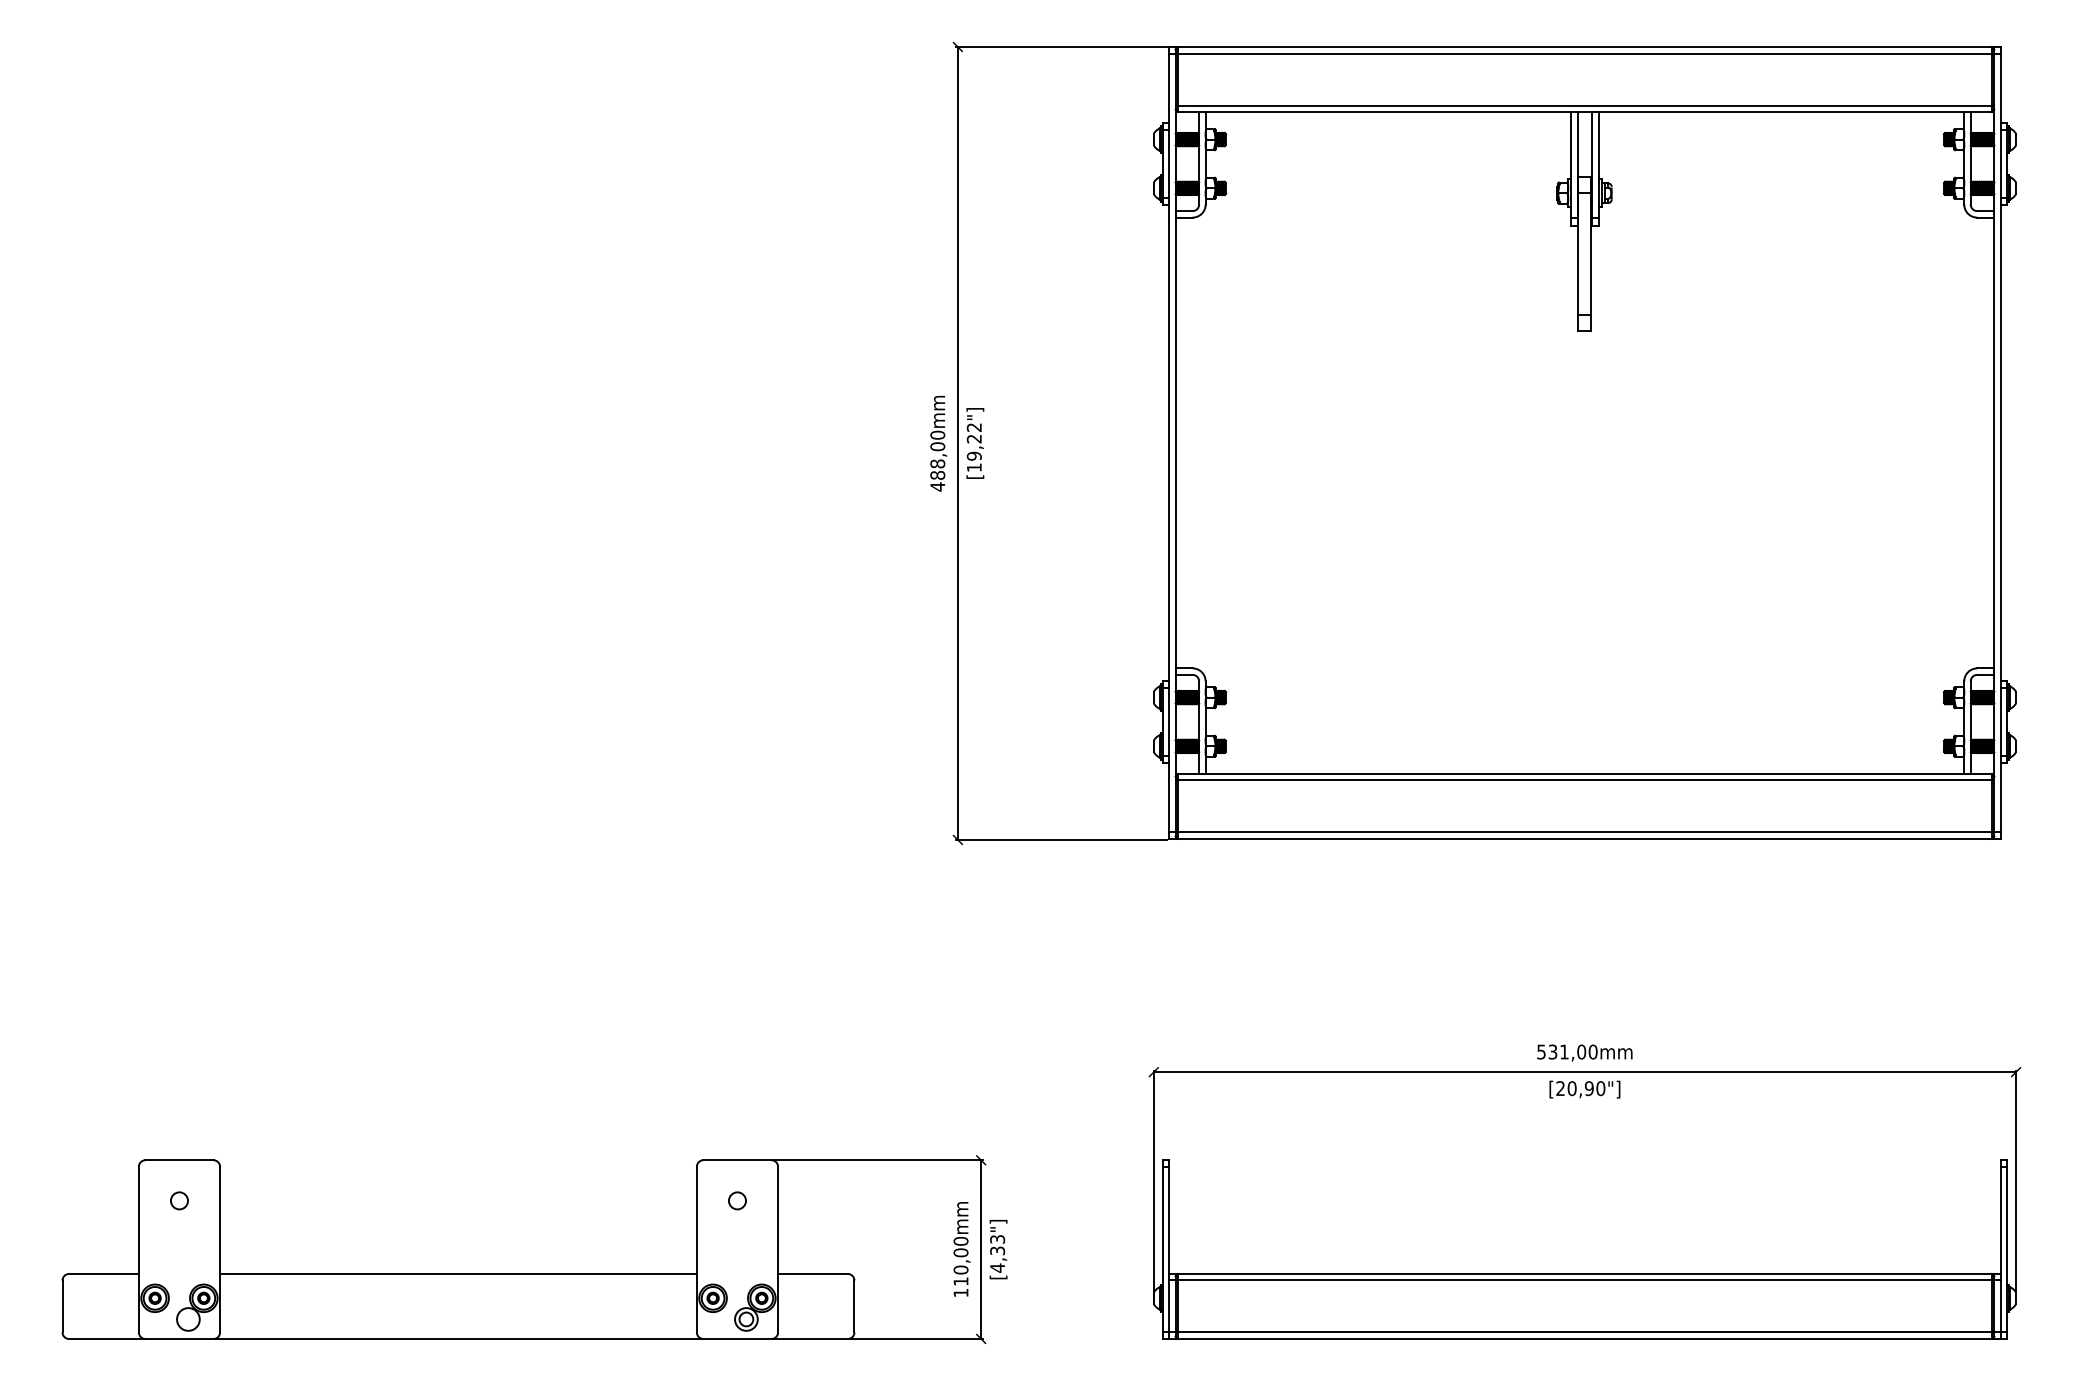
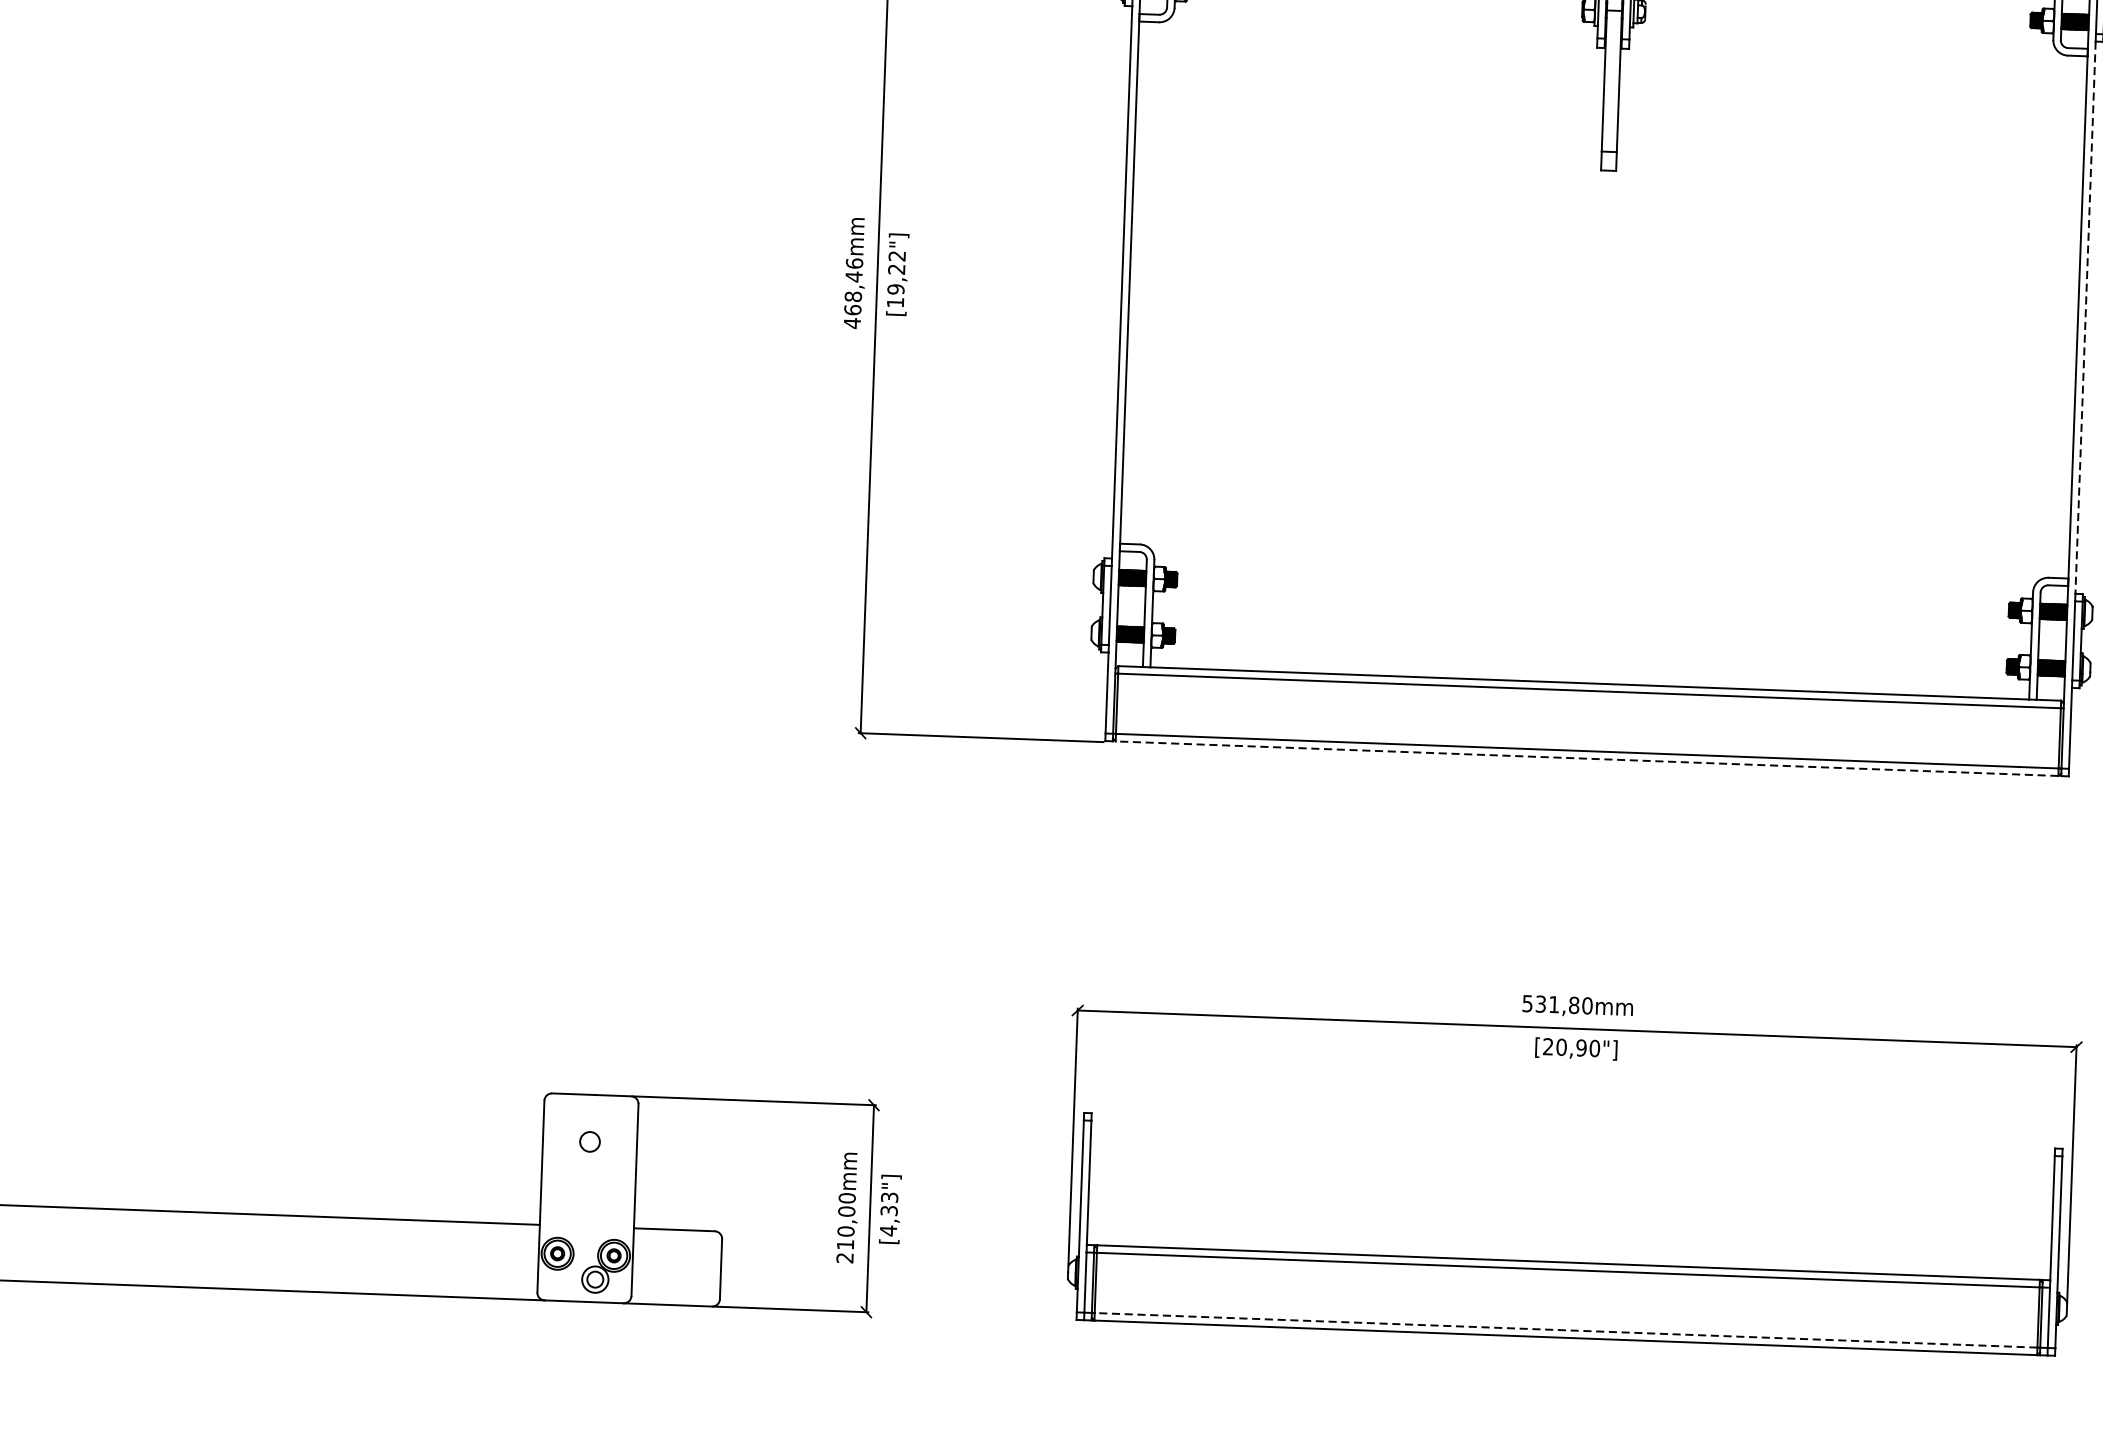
line: (2000, 443) -> (2085, 318), solid -> dashed
text: (937, 454) -> (853, 285), 488,00mm -> 468,46mm
line: (1584, 838) -> (1586, 758), solid -> dashed
text: (1581, 1051) -> (1574, 1004), 531,00mm -> 531,80mm
text: (960, 1293) -> (844, 1258), 110,00mm -> 210,00mm
line: (1584, 1332) -> (1565, 1330), solid -> dashed

